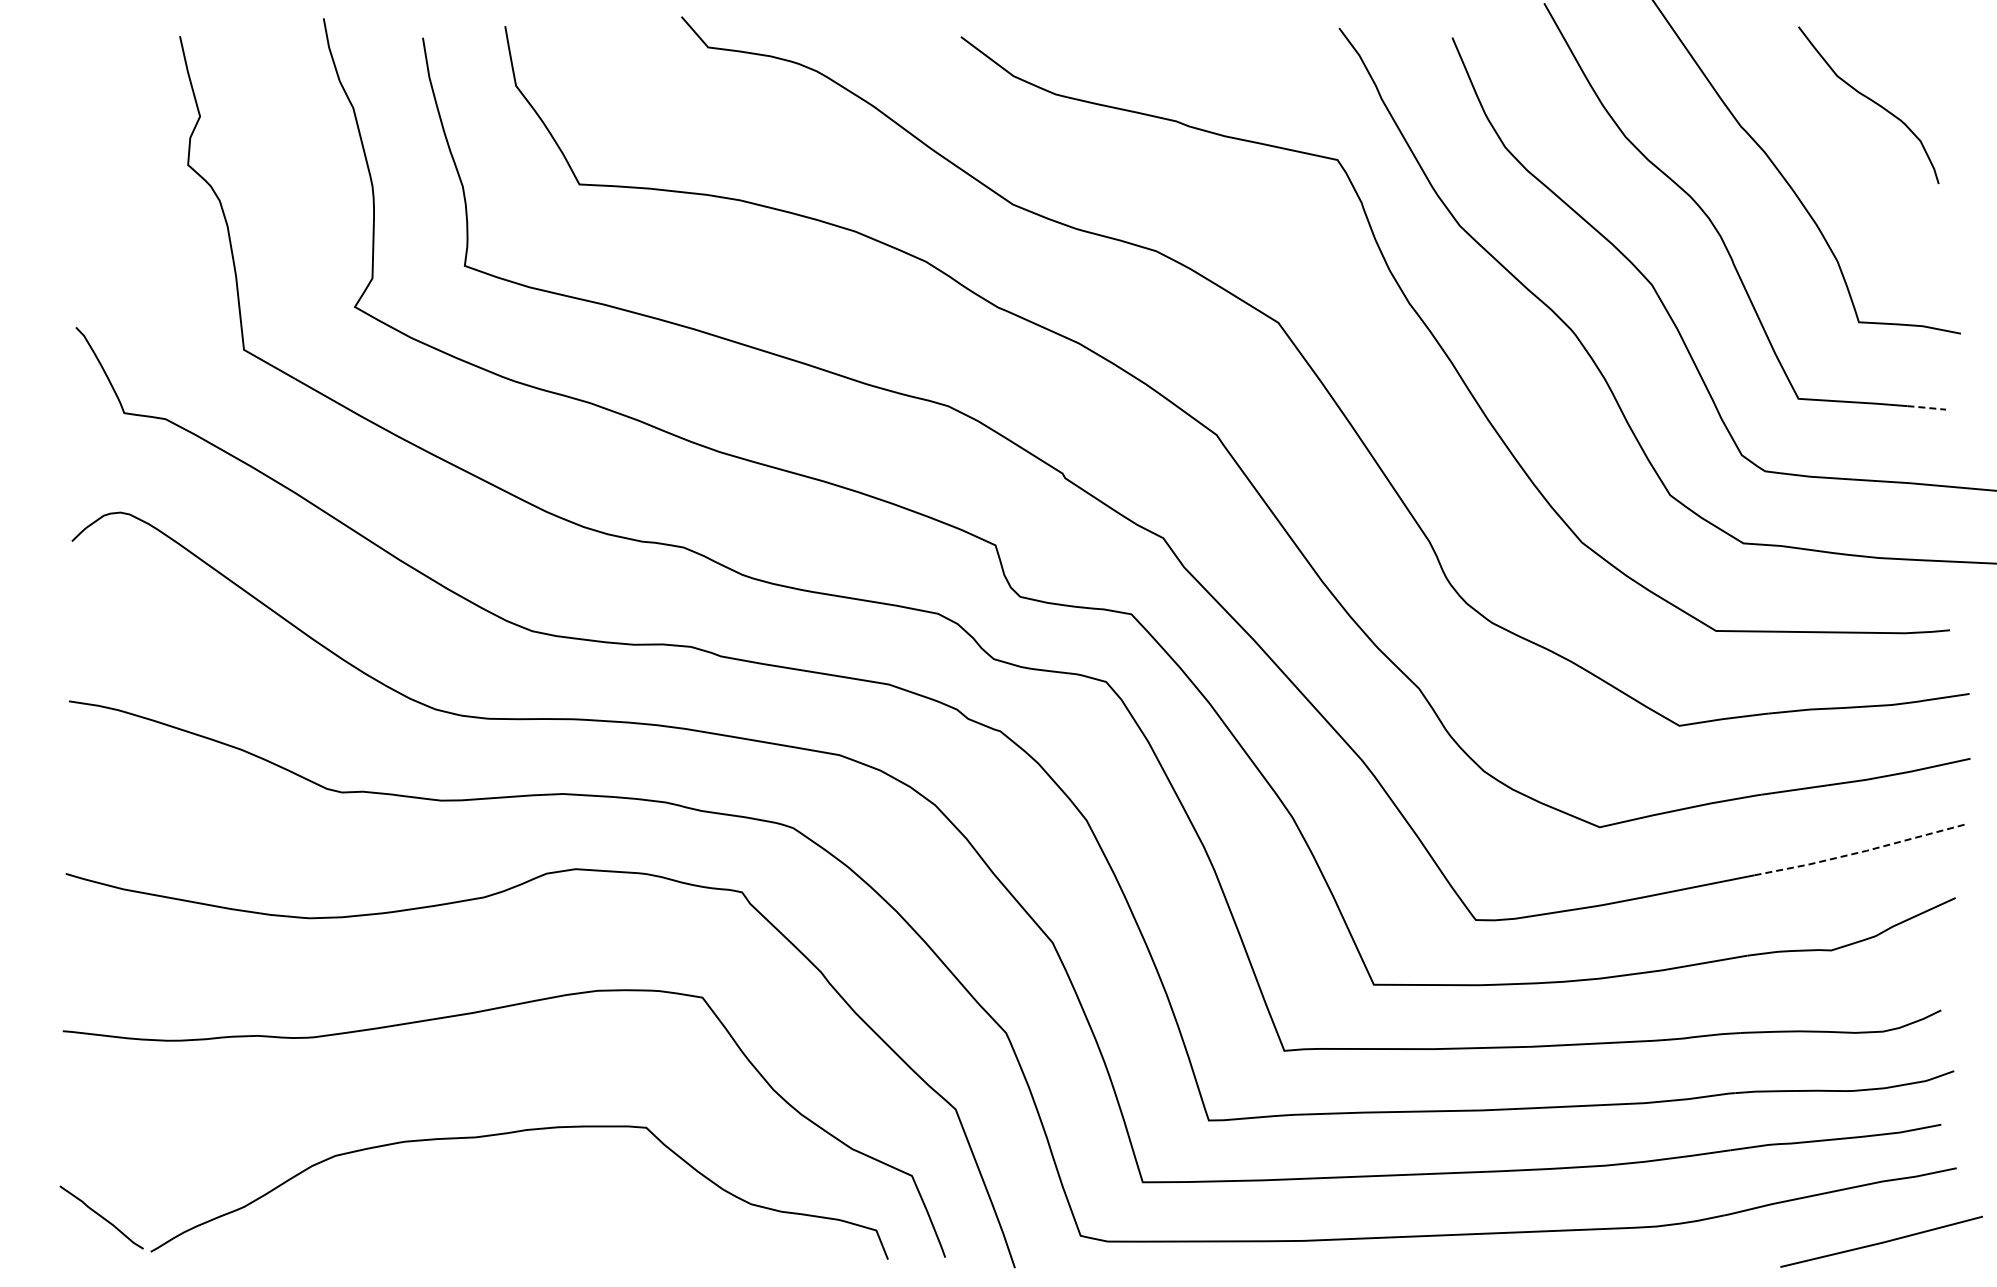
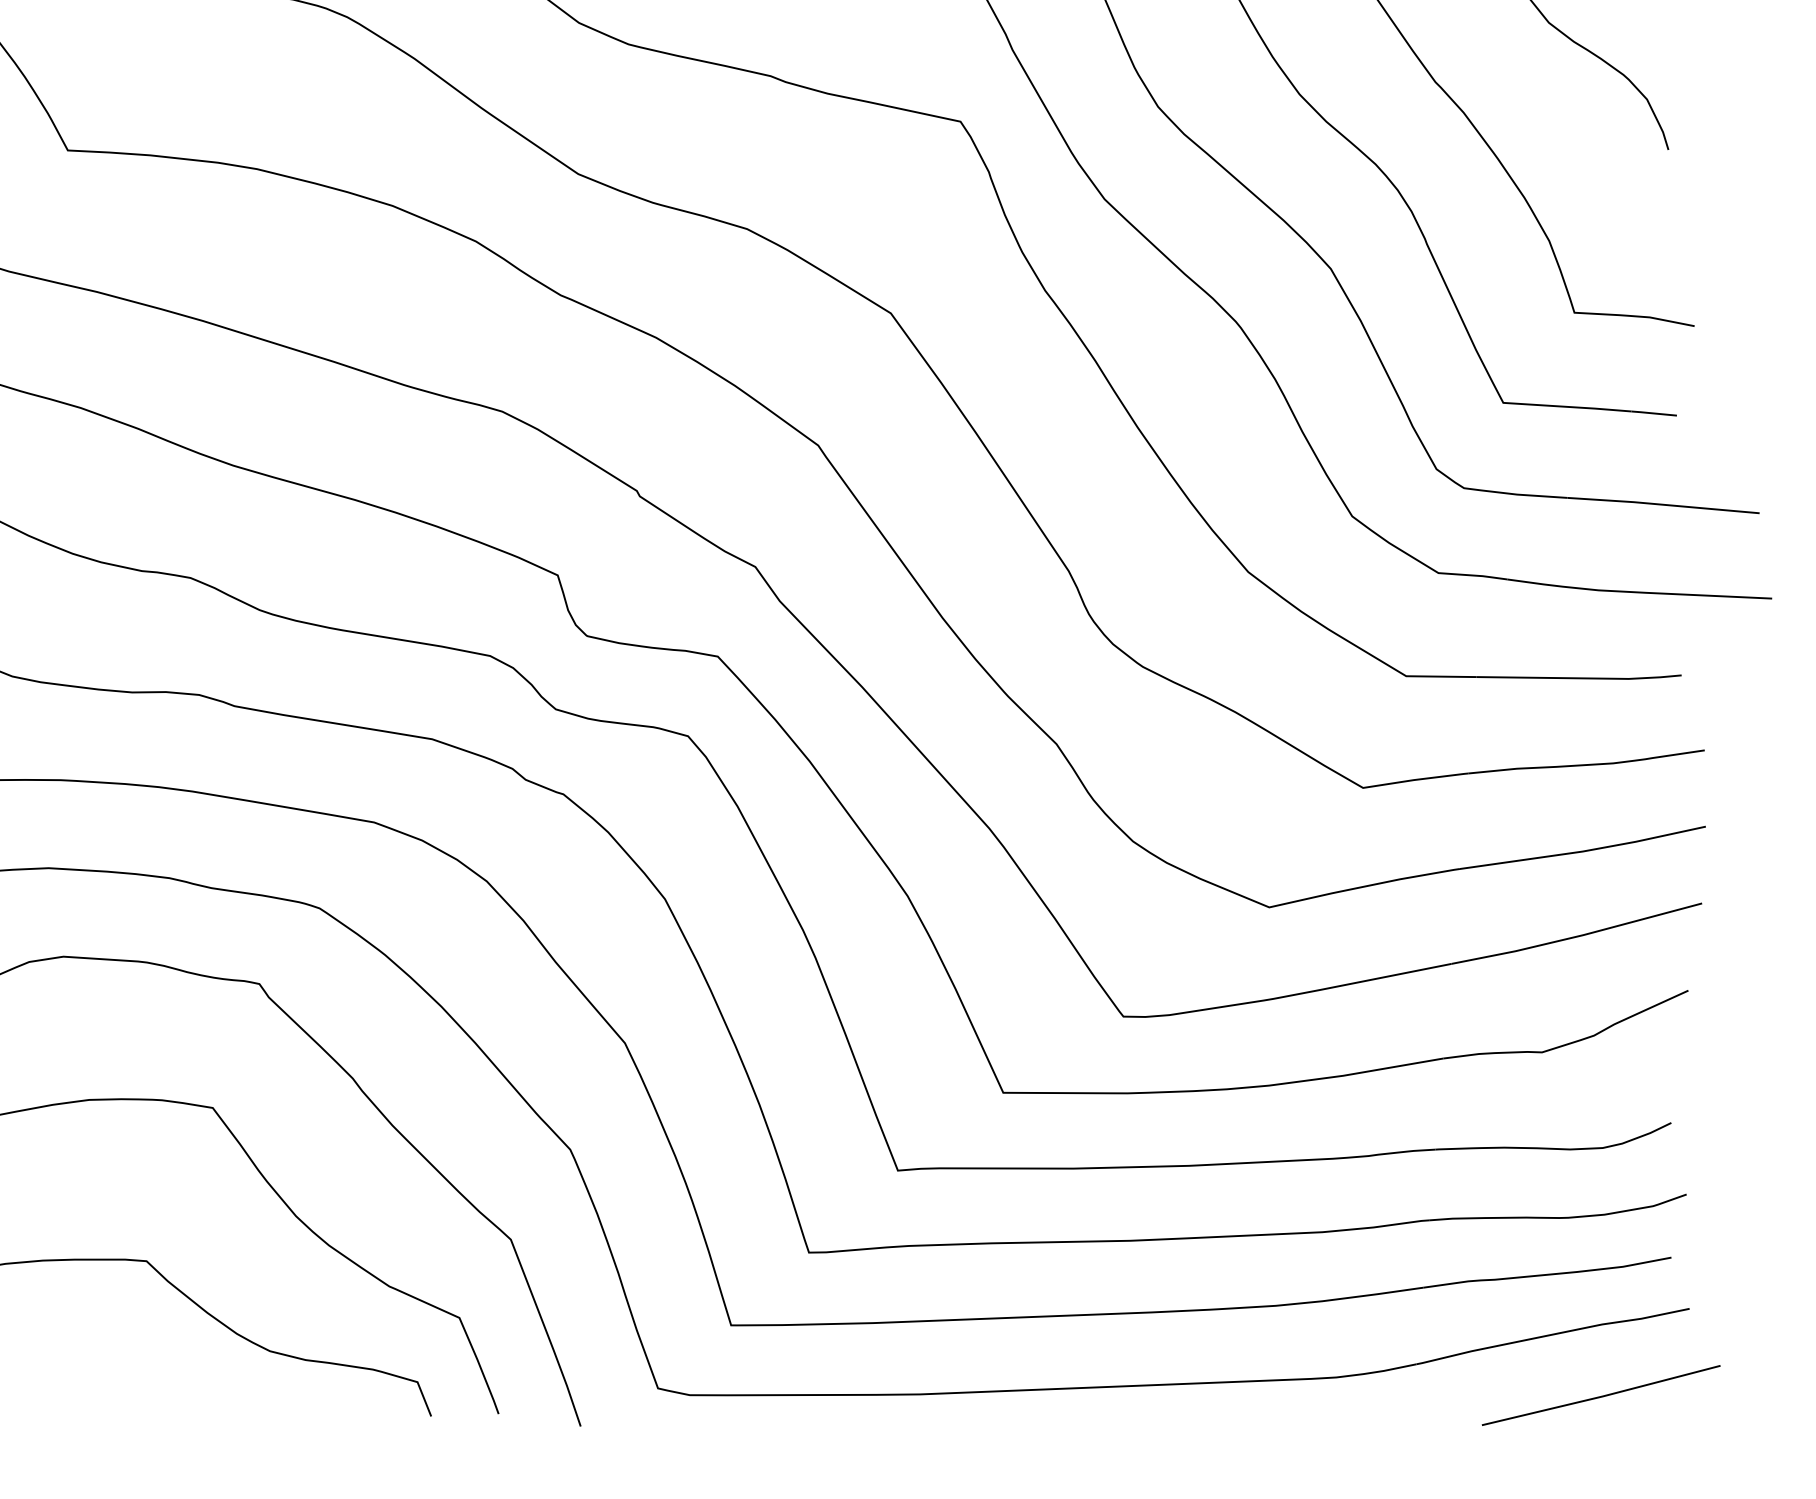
line: (1926, 407) -> (1654, 413), dashed -> solid
line: (1861, 851) -> (1577, 935), dashed -> solid

